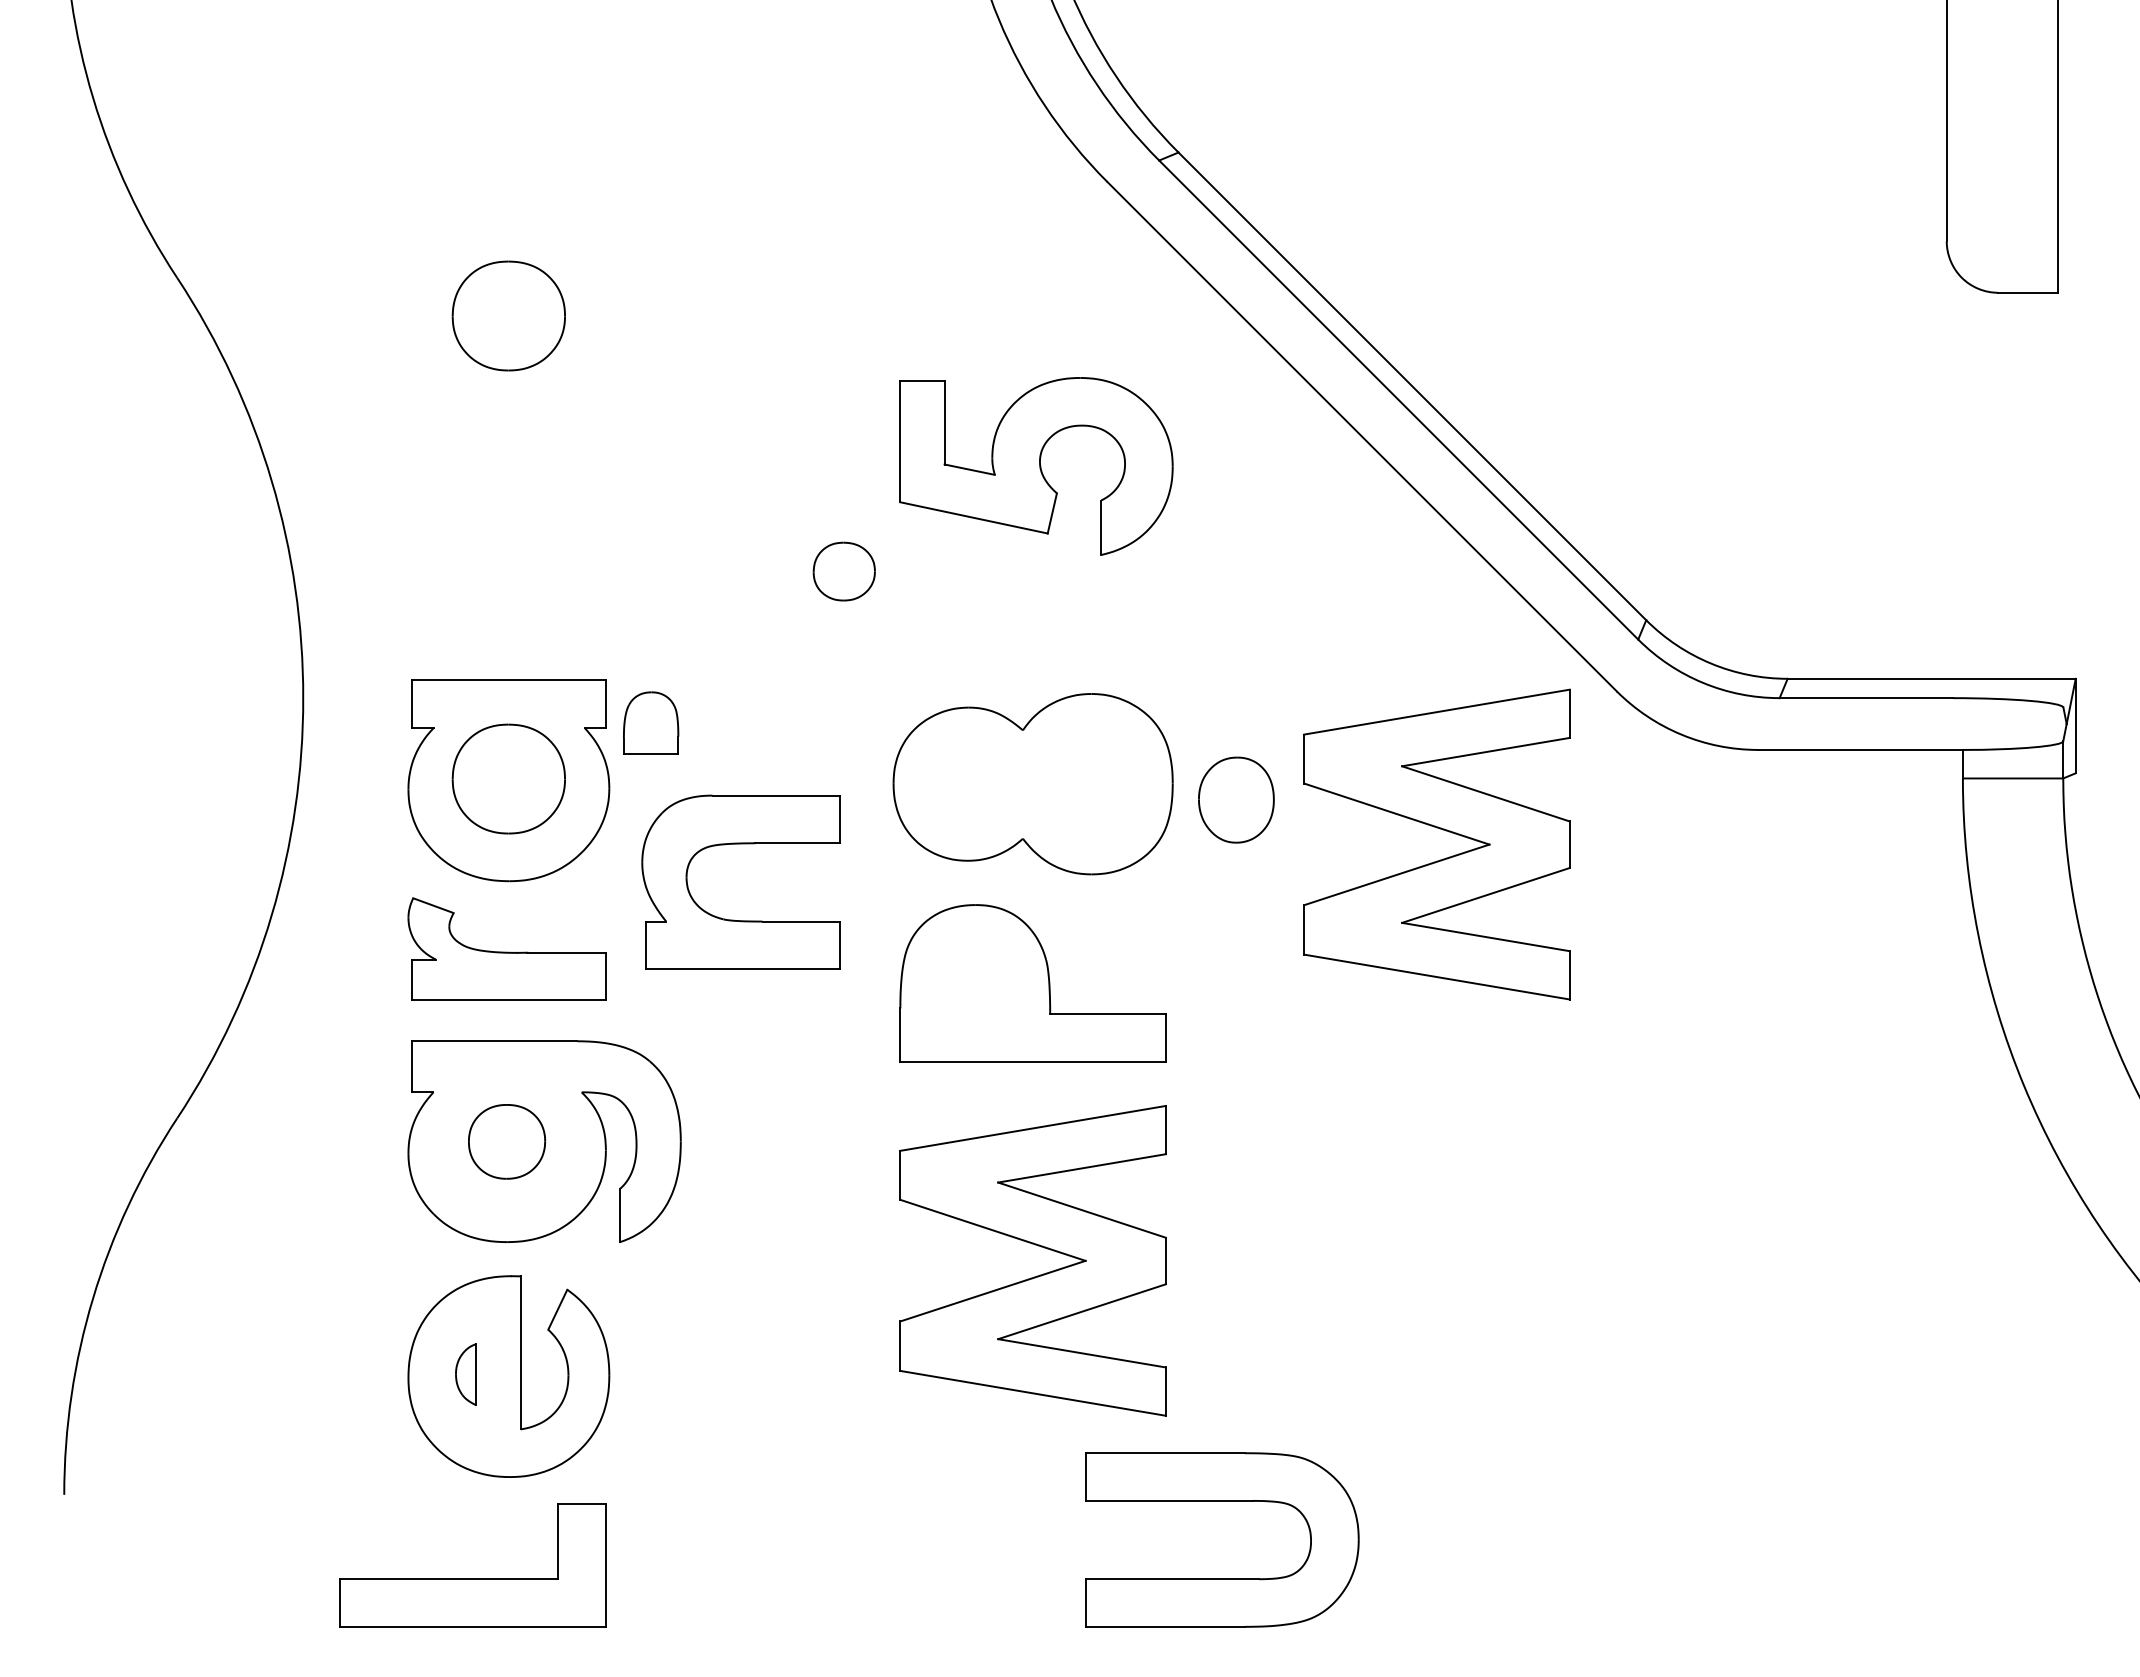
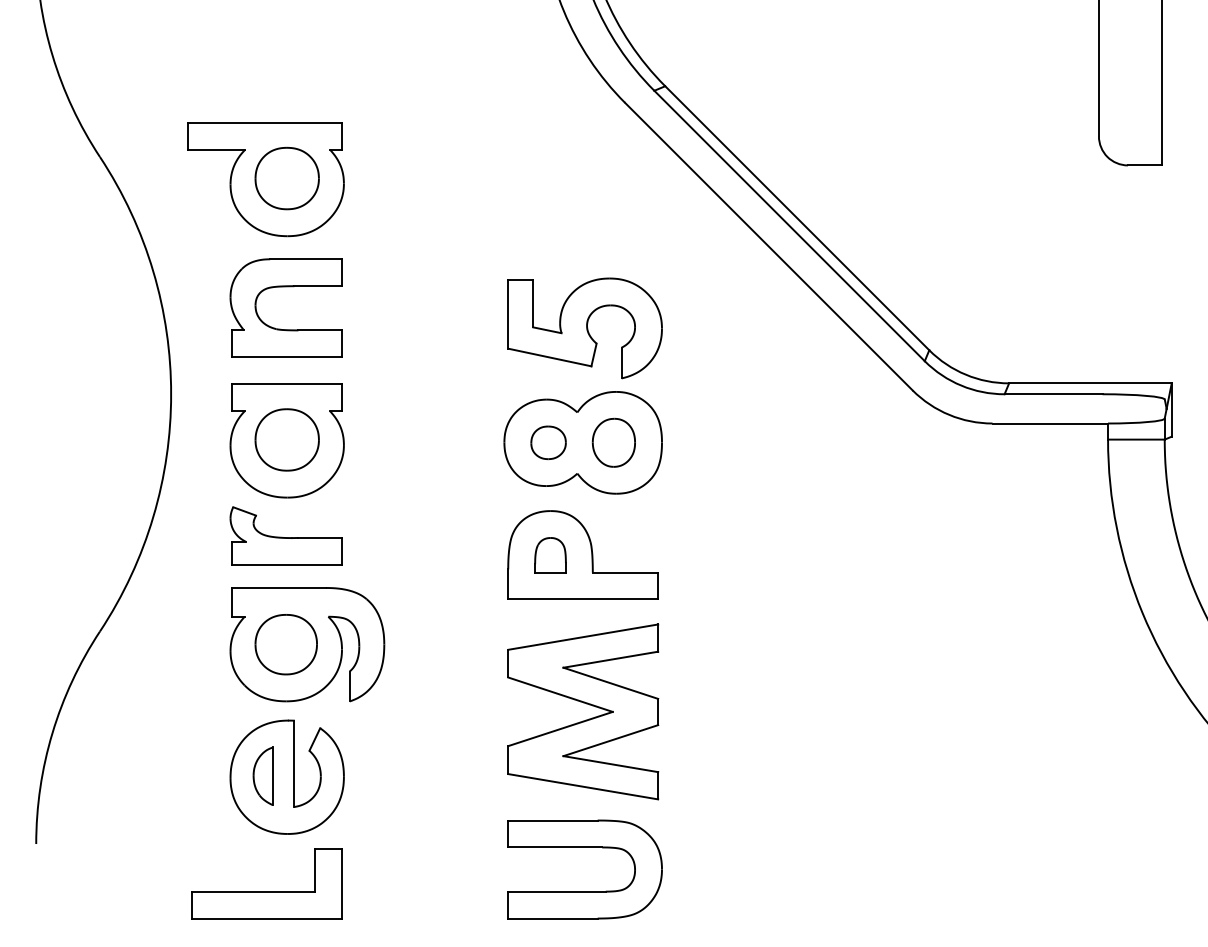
part: (470, 317) -> (265, 179), added
part: (1035, 466) -> (584, 328), moved
part: (844, 571) -> (548, 442), moved
part: (651, 723) -> (550, 555), moved
part: (1235, 799) -> (613, 442), moved
part: (1442, 831) -> (814, 469), removed
part: (739, 845) -> (285, 287), moved
part: (505, 1141) -> (285, 644), size x1.43
part: (465, 1373) -> (262, 775), size x1.67
part: (1221, 1501) -> (584, 847), moved

